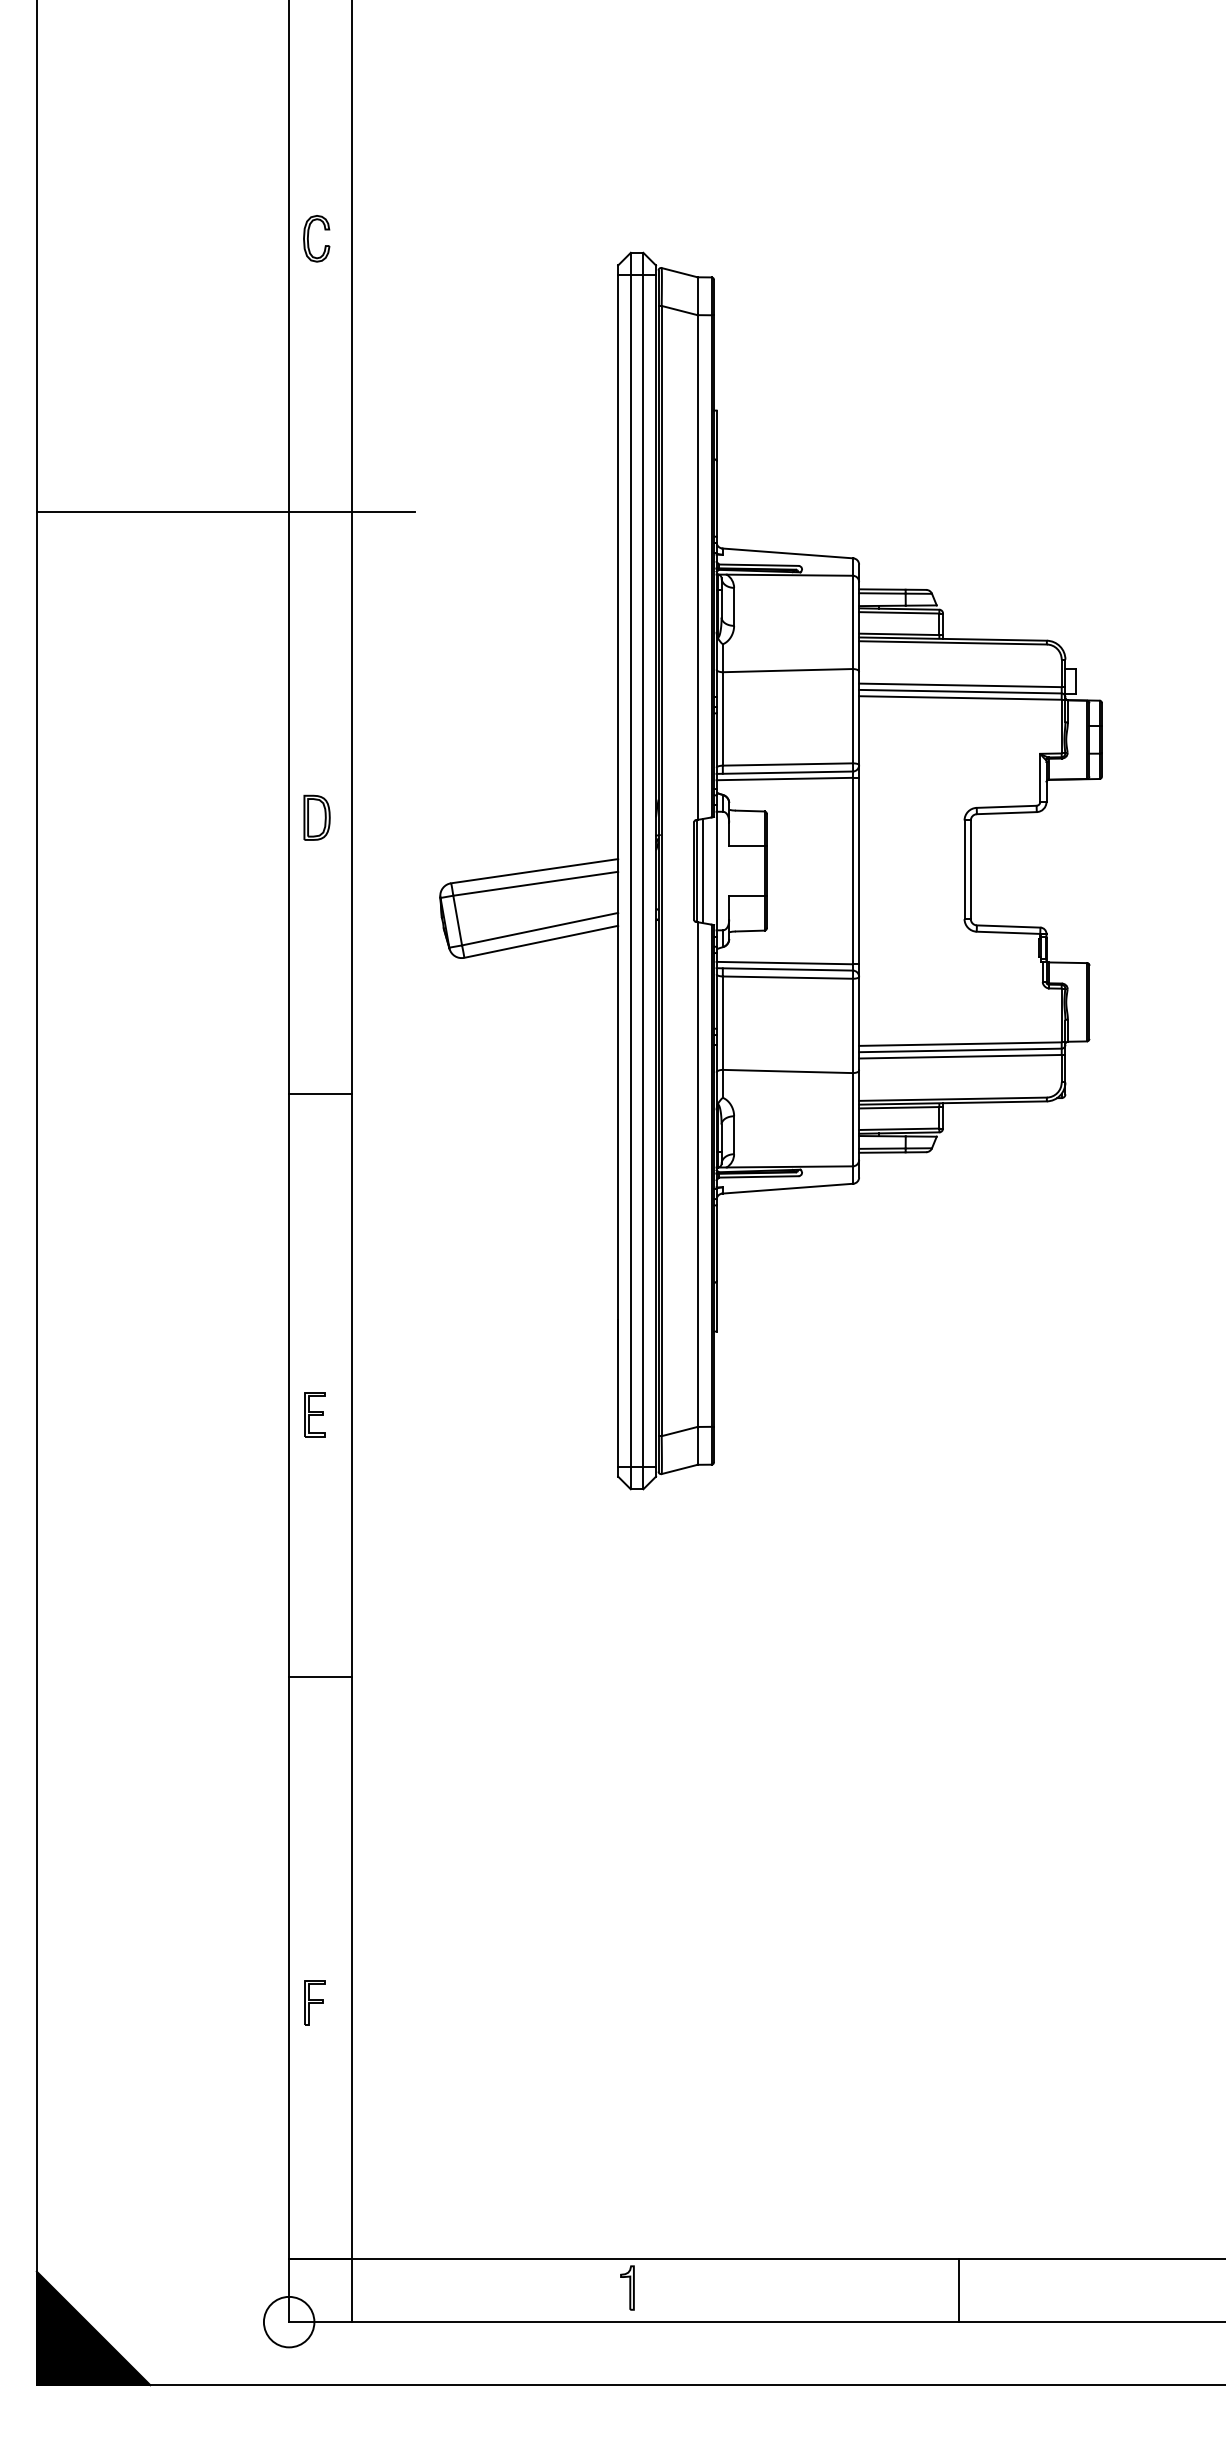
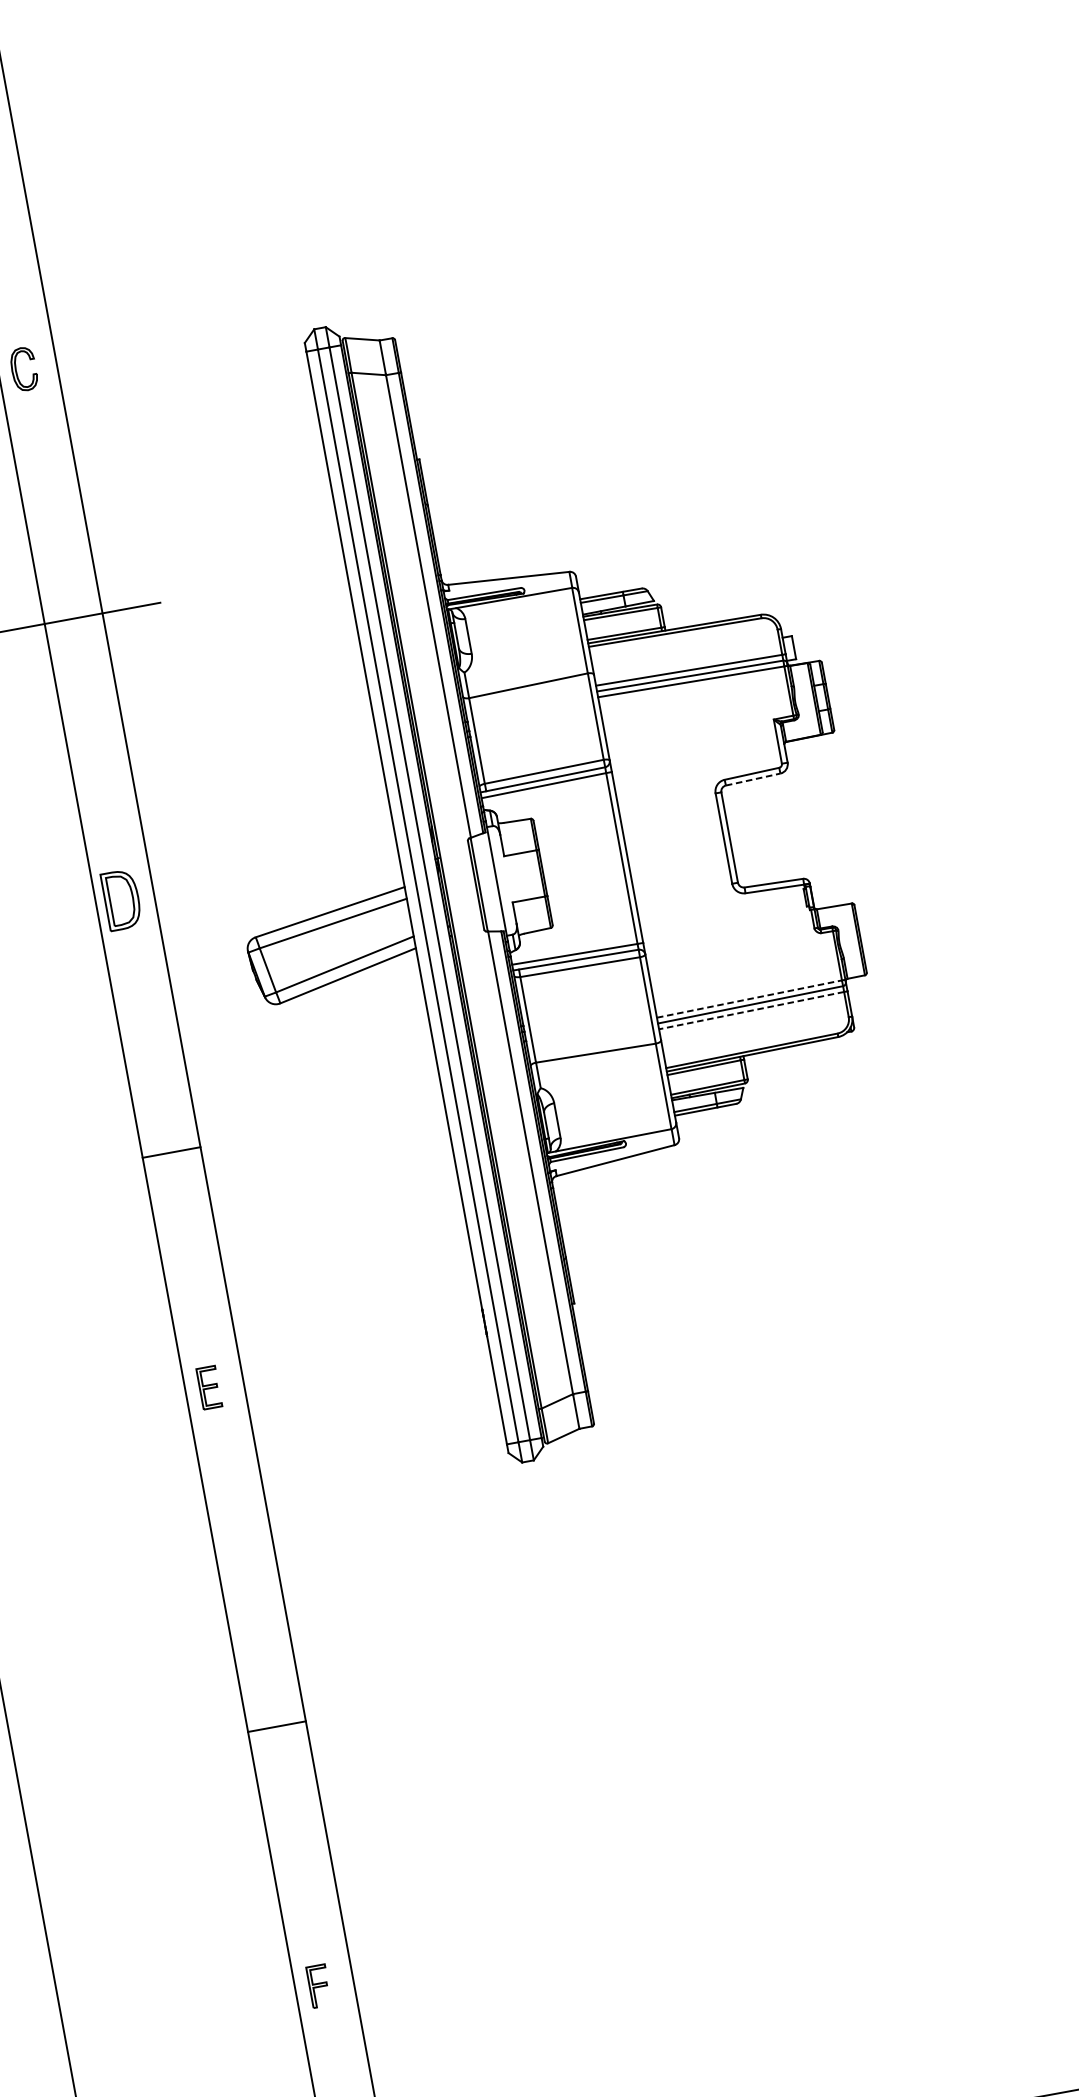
line: (1006, 813) -> (752, 779), solid -> dashed
part: (316, 817) -> (121, 899), size x1.4
line: (703, 870) -> (484, 883), removed
line: (960, 1044) -> (749, 999), solid -> dashed
line: (959, 1056) -> (750, 1010), solid -> dashed
part: (314, 1414) -> (208, 1387), moved
line: (320, 1676) -> (276, 1726), moved

